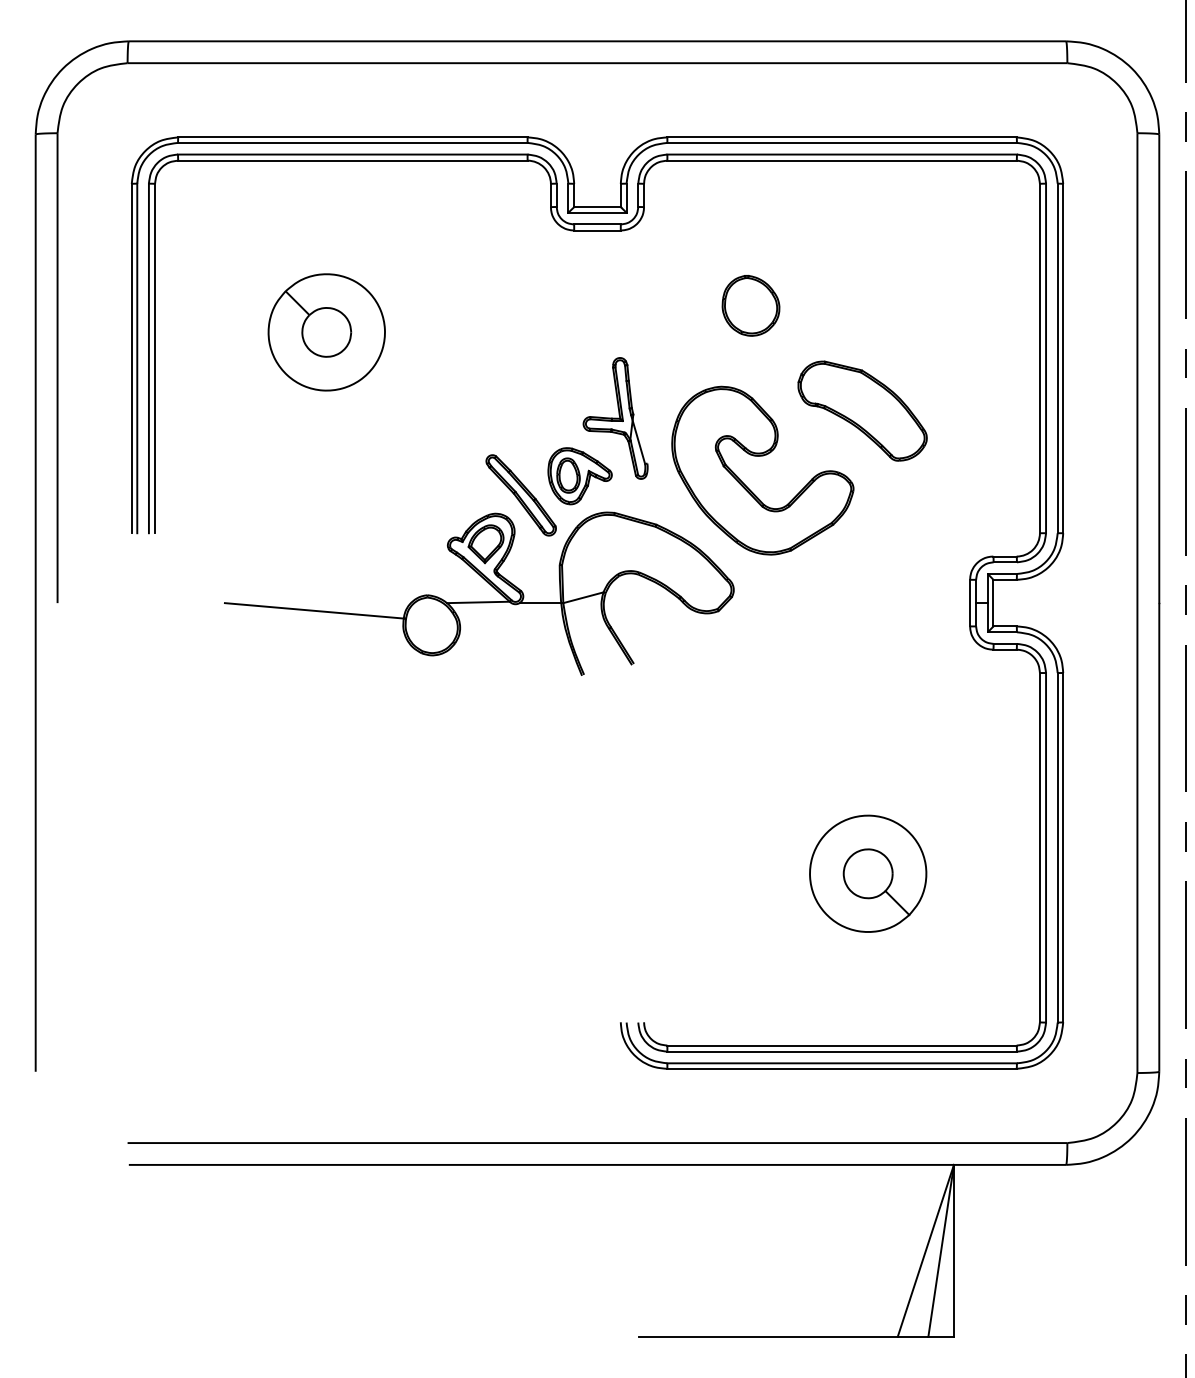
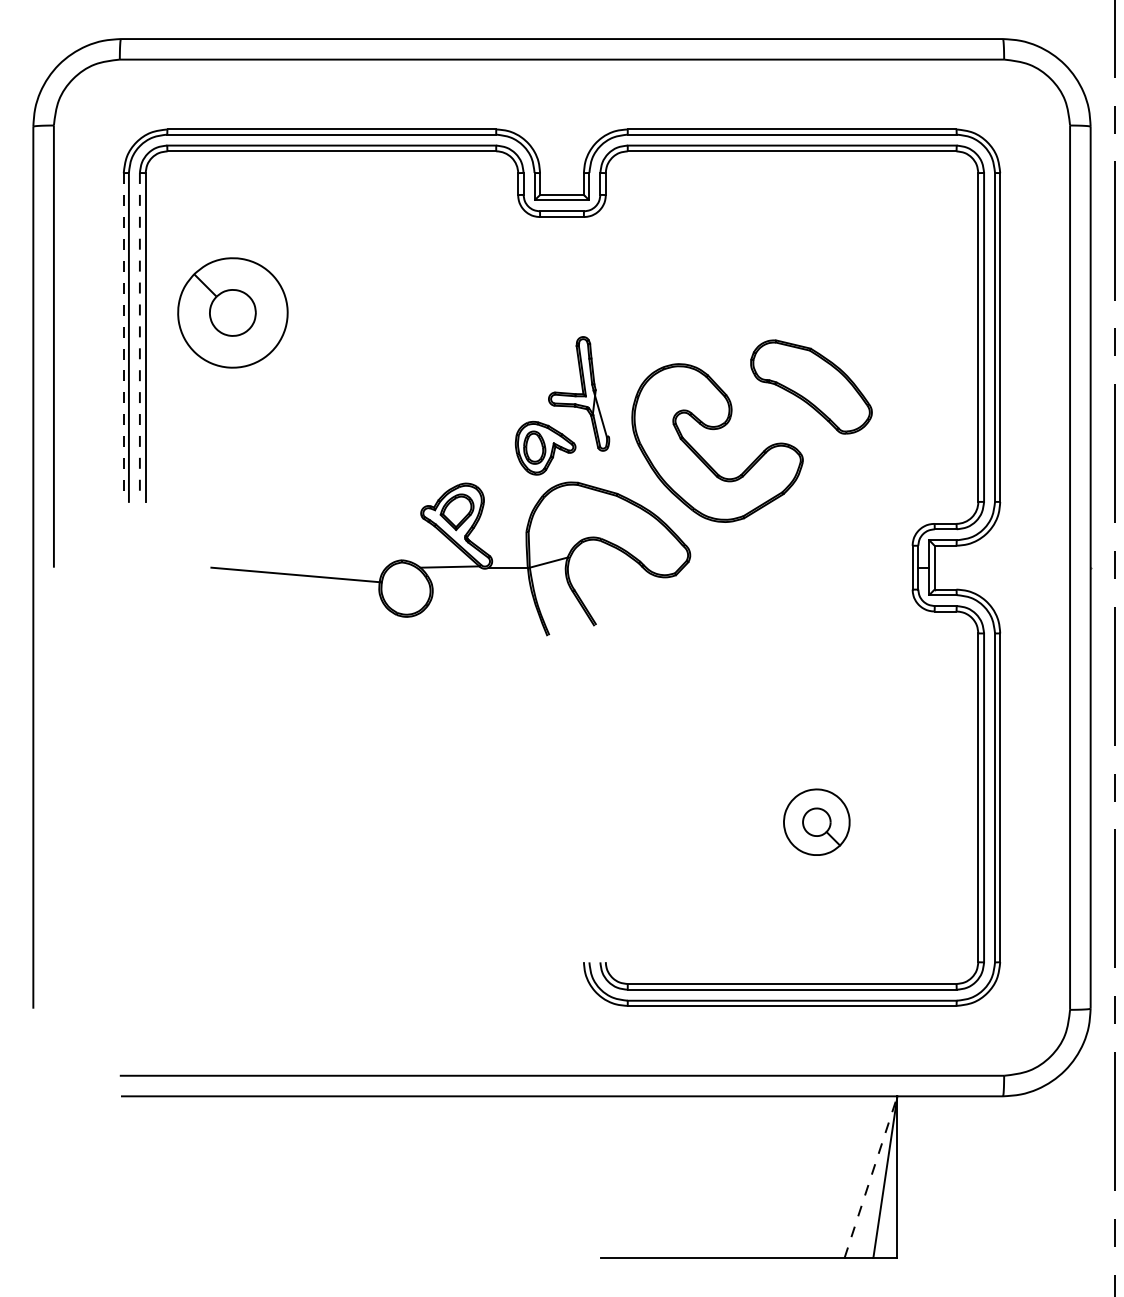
part: (750, 305) -> (705, 287), removed
part: (326, 332) -> (232, 313), moved
line: (131, 358) -> (123, 337), solid -> dashed
line: (148, 358) -> (139, 337), solid -> dashed
part: (520, 495) -> (489, 466), removed
part: (868, 873) -> (817, 822), size x0.6
line: (926, 1250) -> (871, 1176), solid -> dashed

